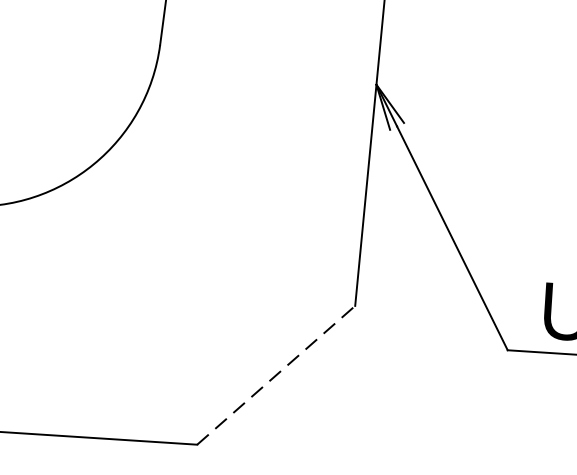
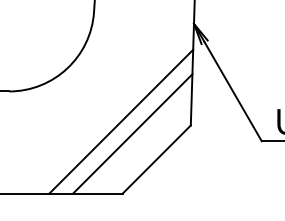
line: (204, 287) -> (121, 121), added
line: (226, 315) -> (132, 133), added
line: (277, 375) -> (157, 159), dashed -> solid

